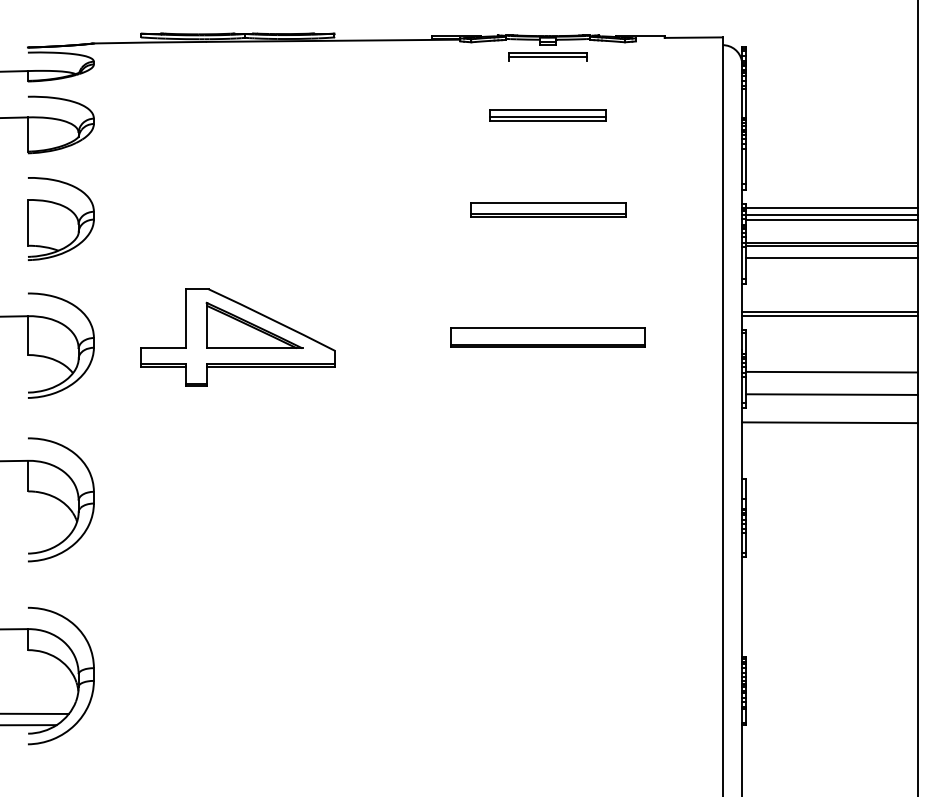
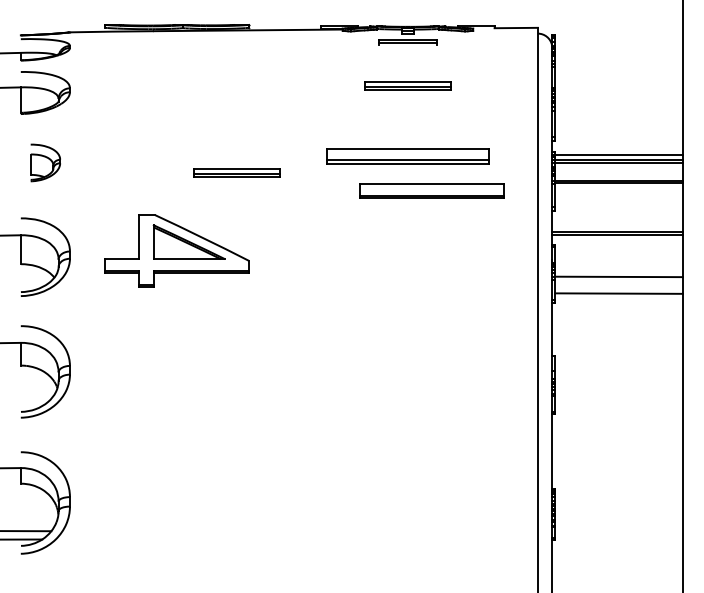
part: (547, 210) -> (407, 156), size x1.4
part: (61, 218) -> (45, 162), size x0.6
part: (317, 231) -> (236, 172), added
line: (831, 257) -> (618, 191), removed
part: (547, 336) -> (431, 190), moved
line: (829, 422) -> (617, 314), removed

